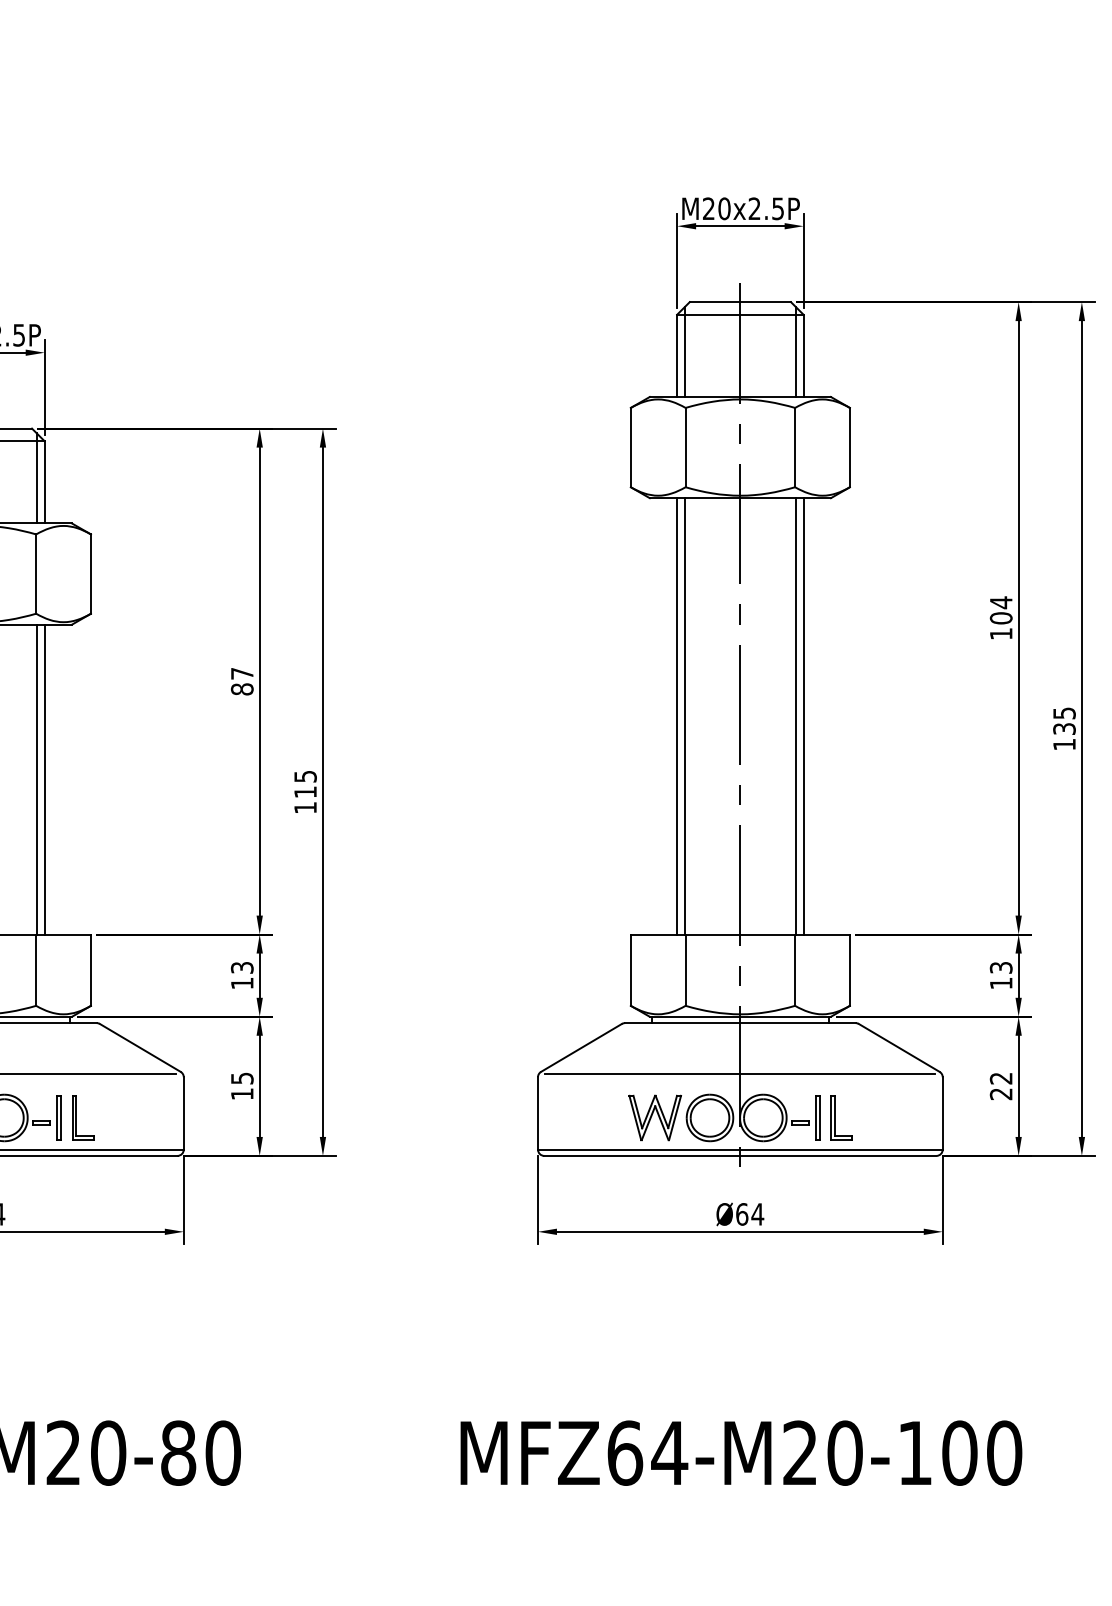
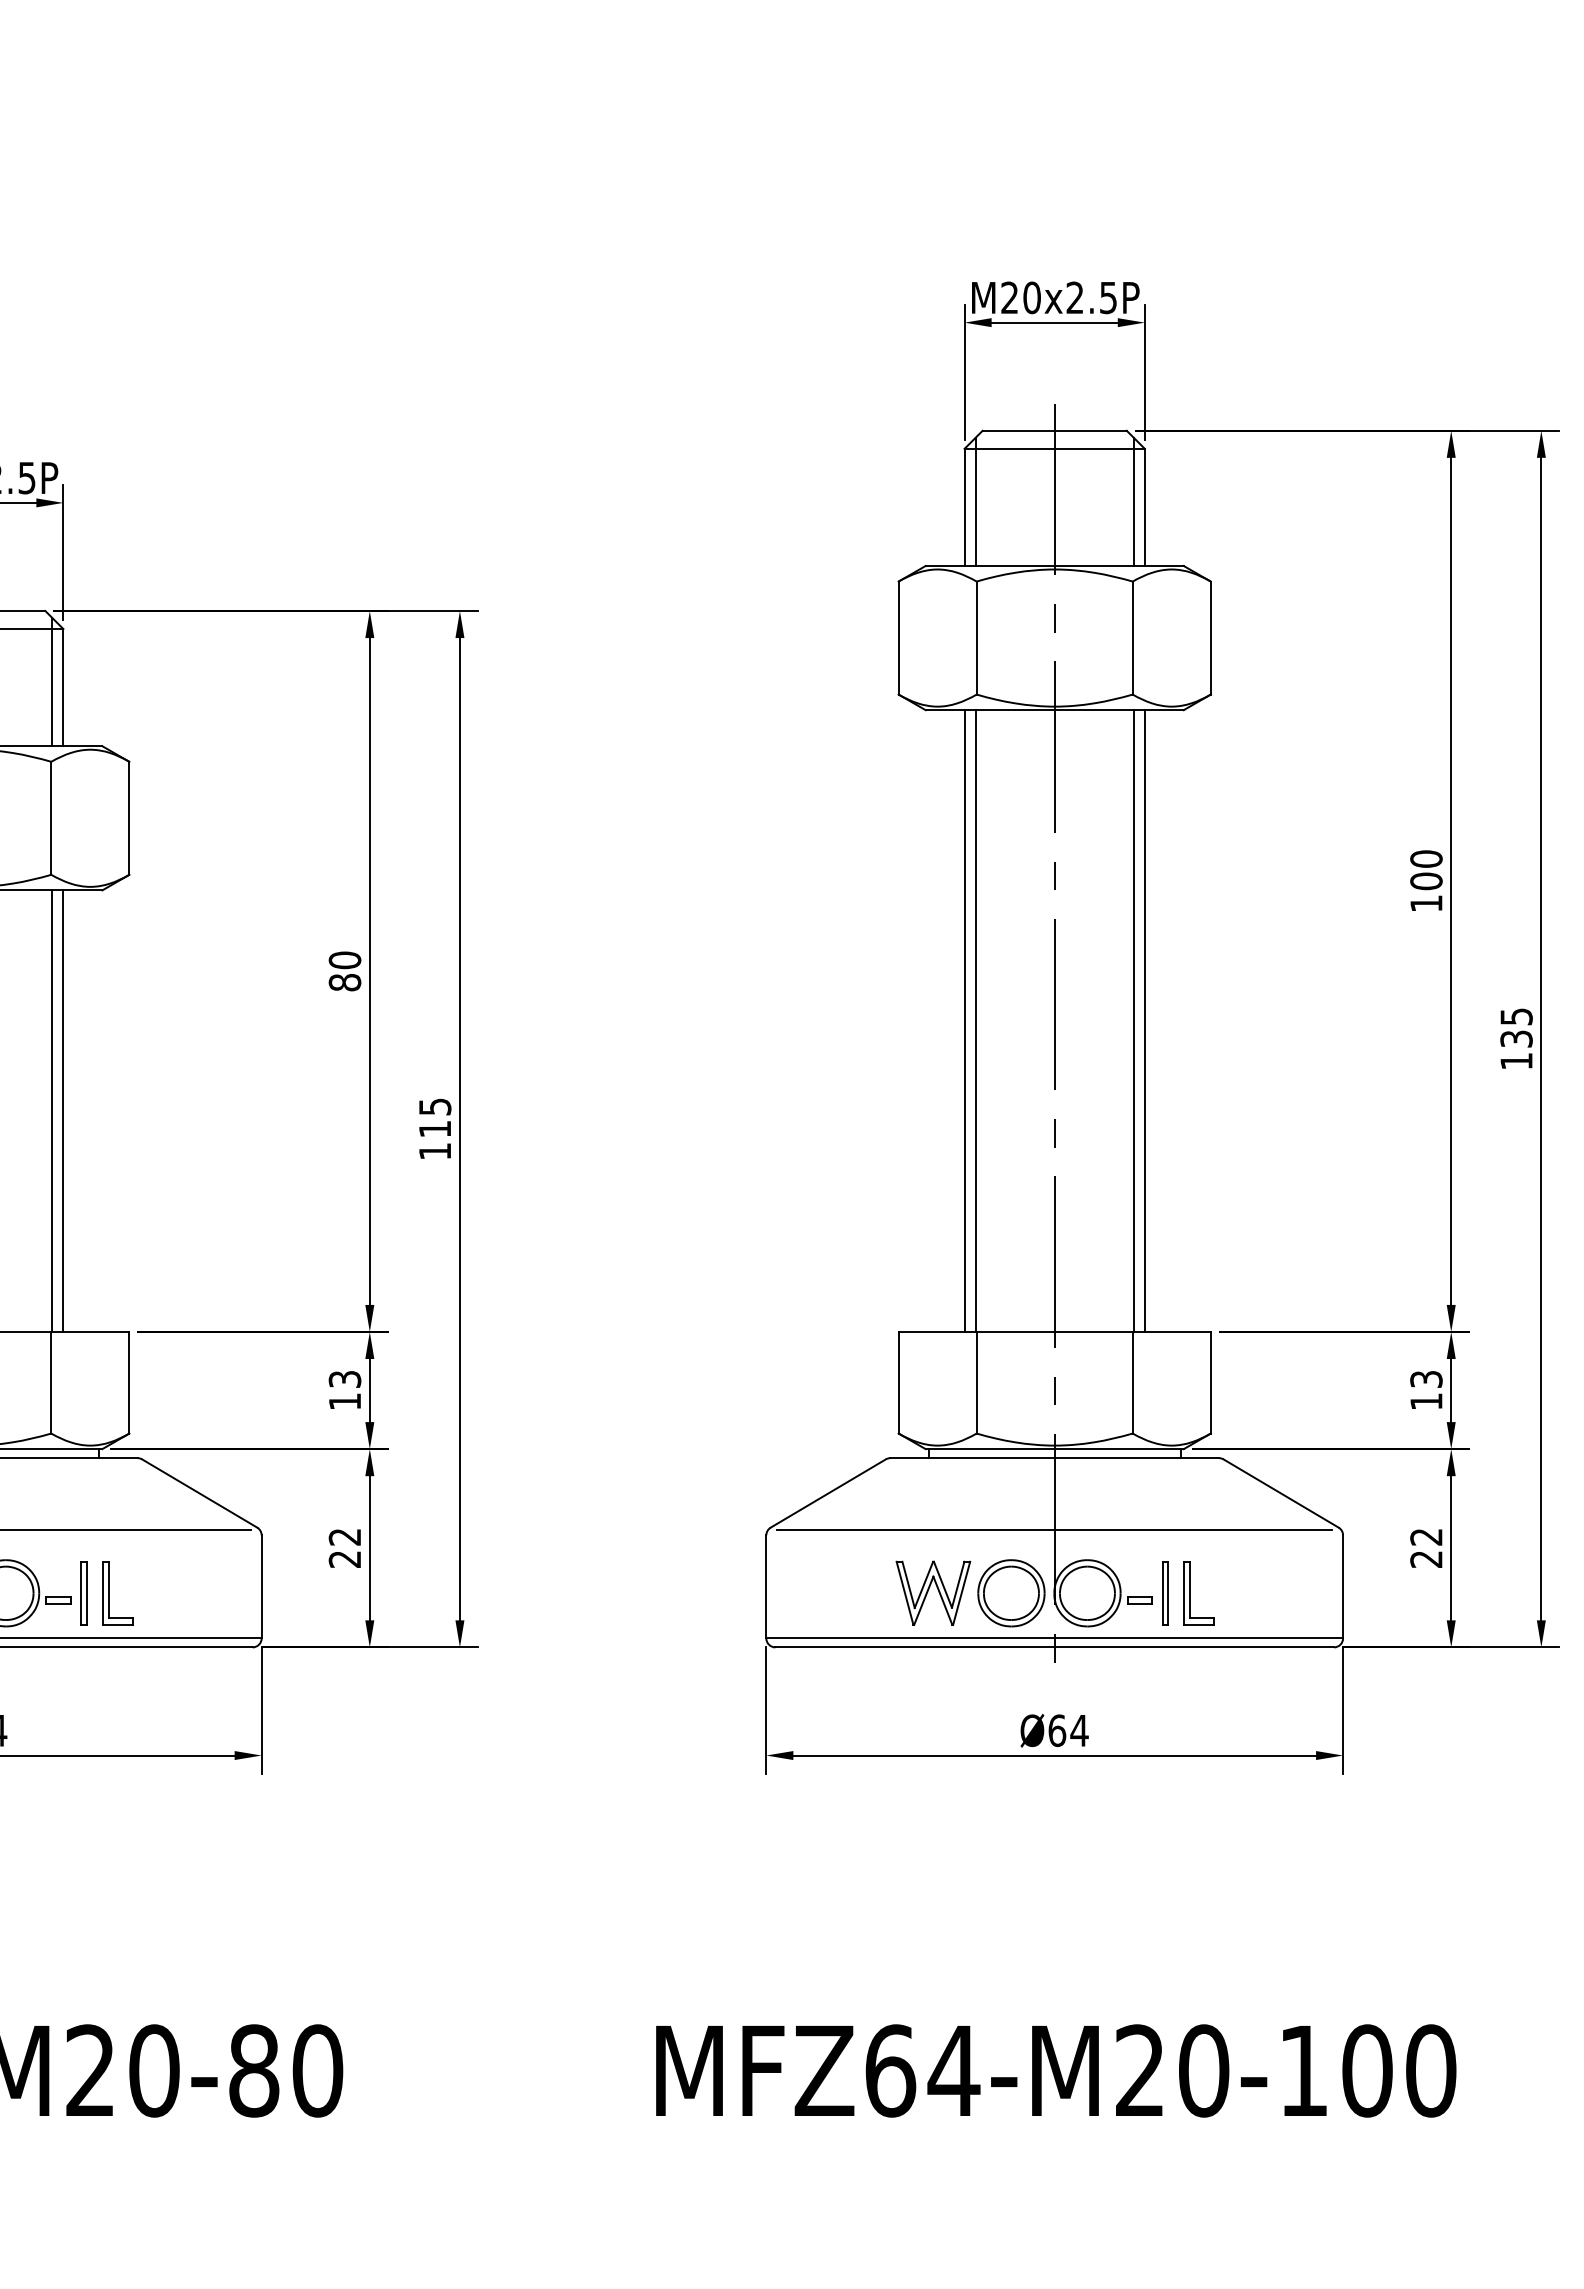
text: (1001, 602) -> (1426, 859), 104 -> 100
text: (241, 673) -> (344, 960), 87 -> 80
text: (241, 1086) -> (344, 1548), 15 -> 22

